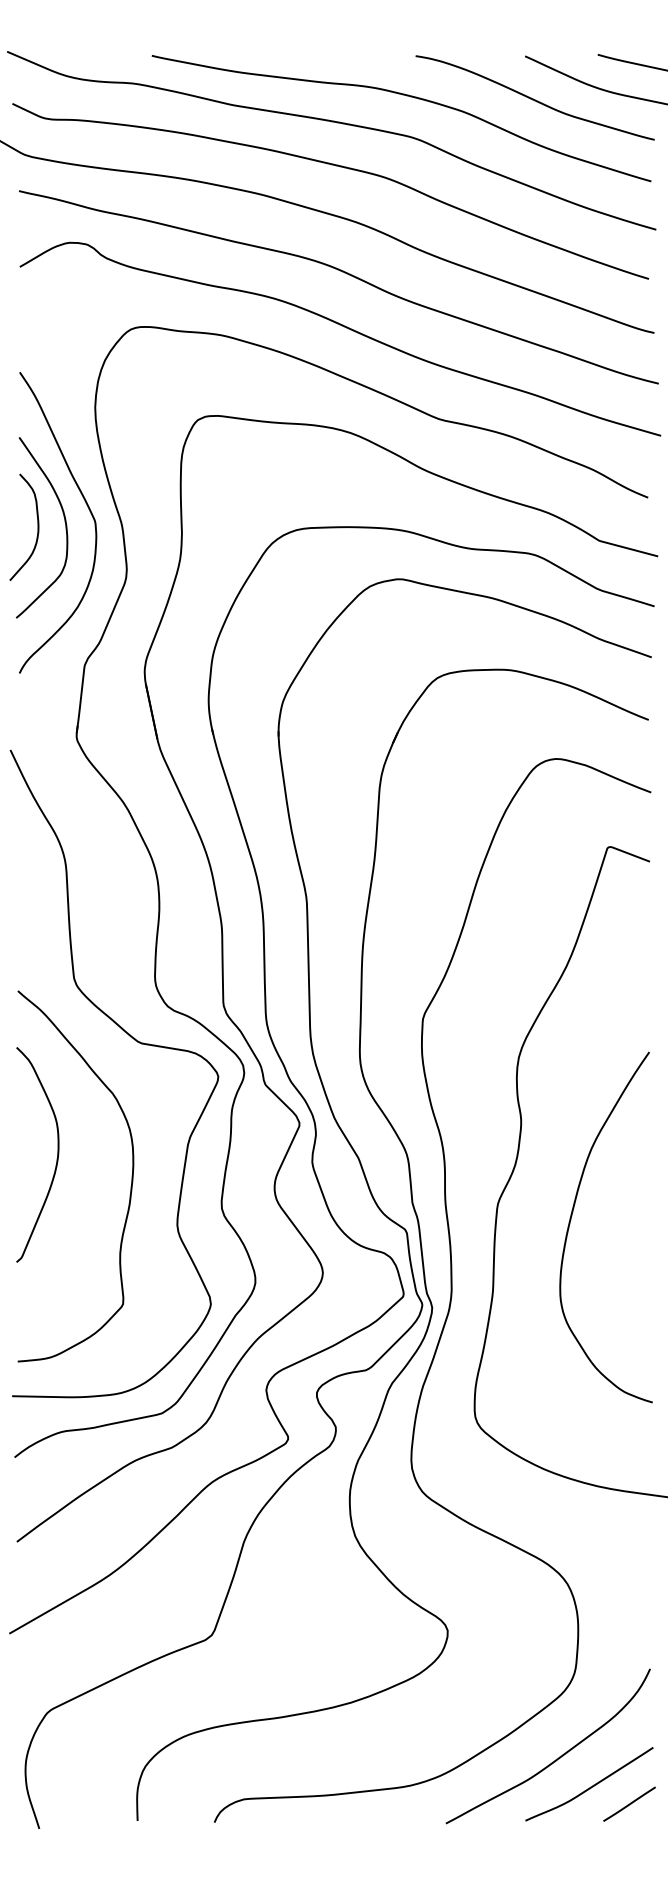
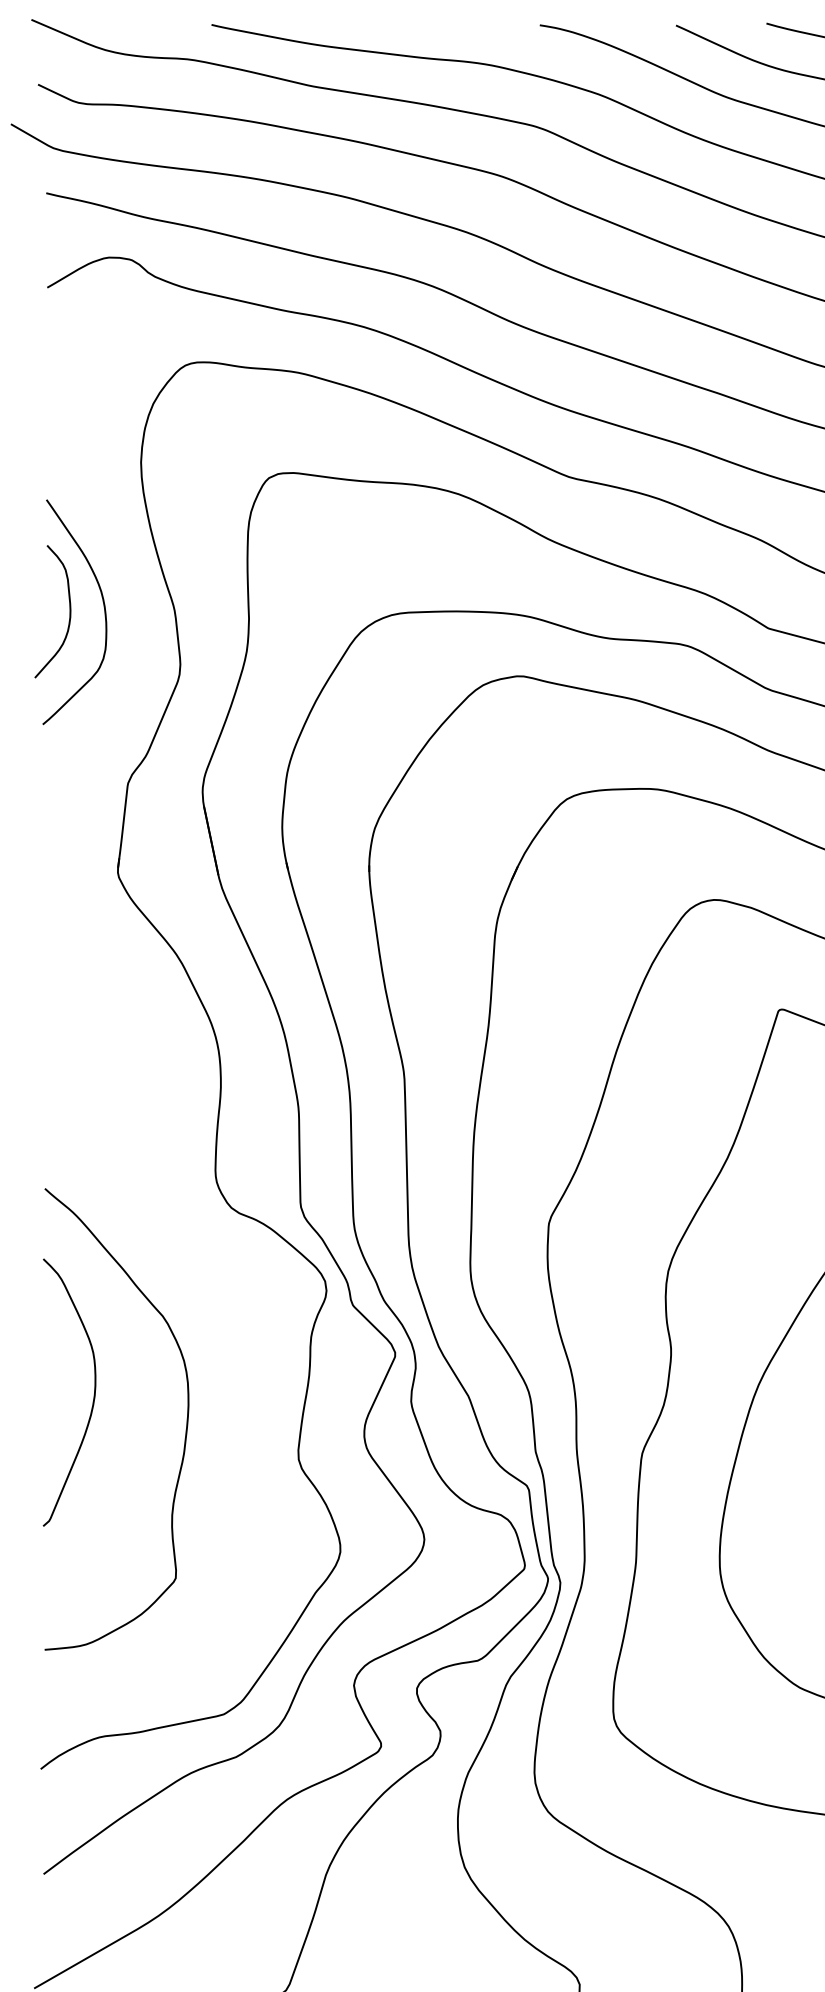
curve: (87, 507) -> (131, 586), removed
curve: (134, 1040) -> (189, 1250), removed

